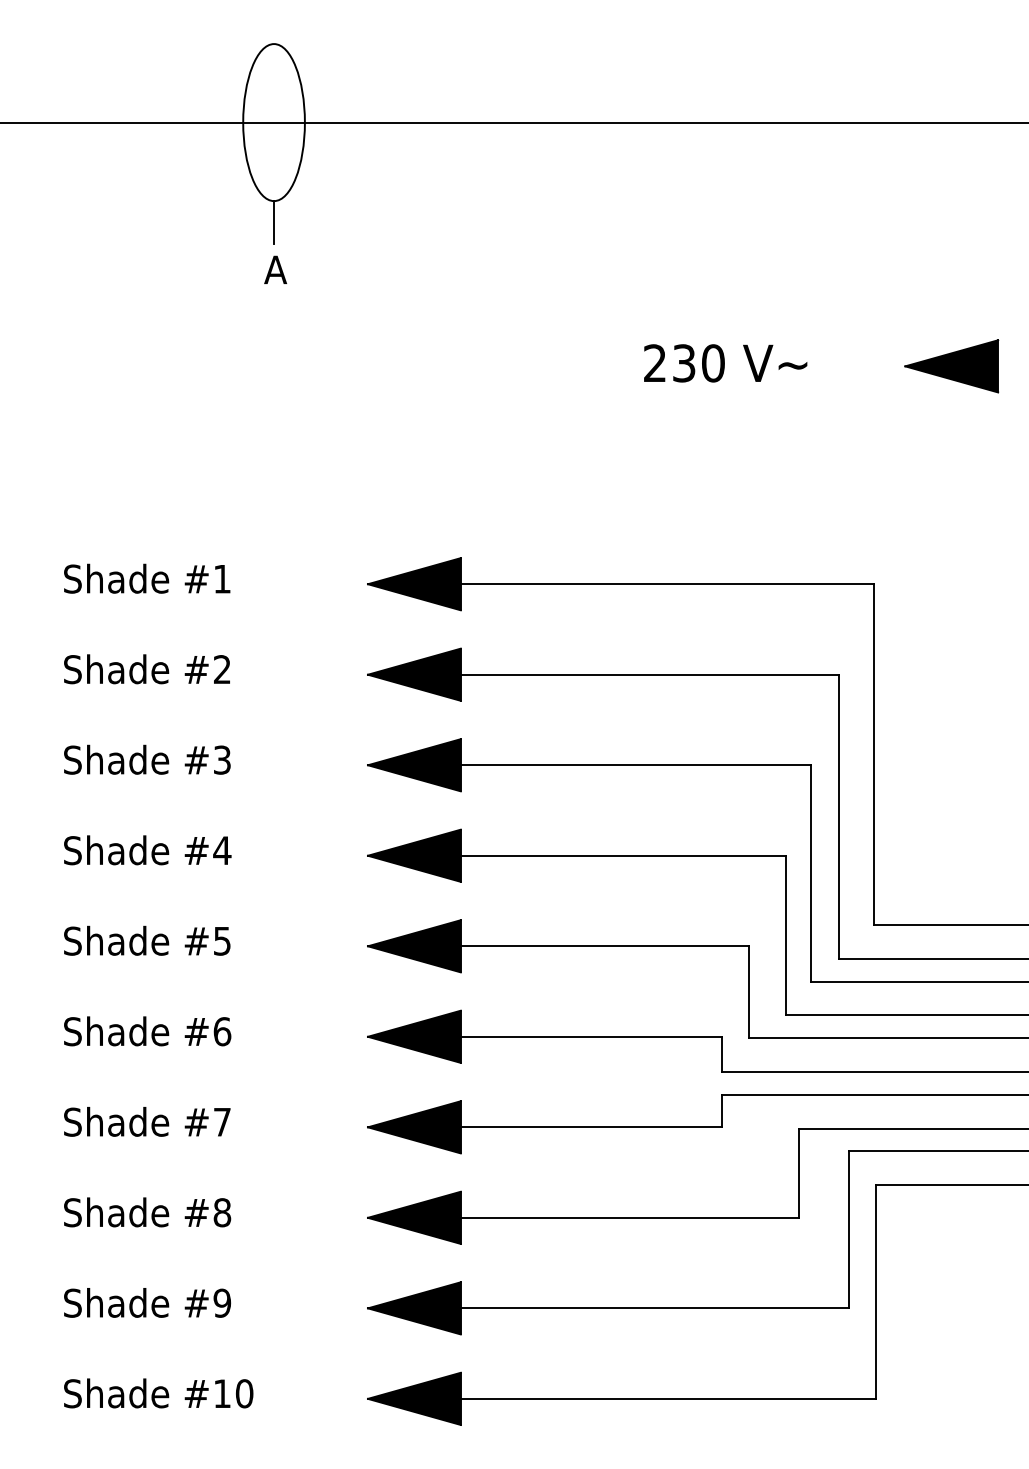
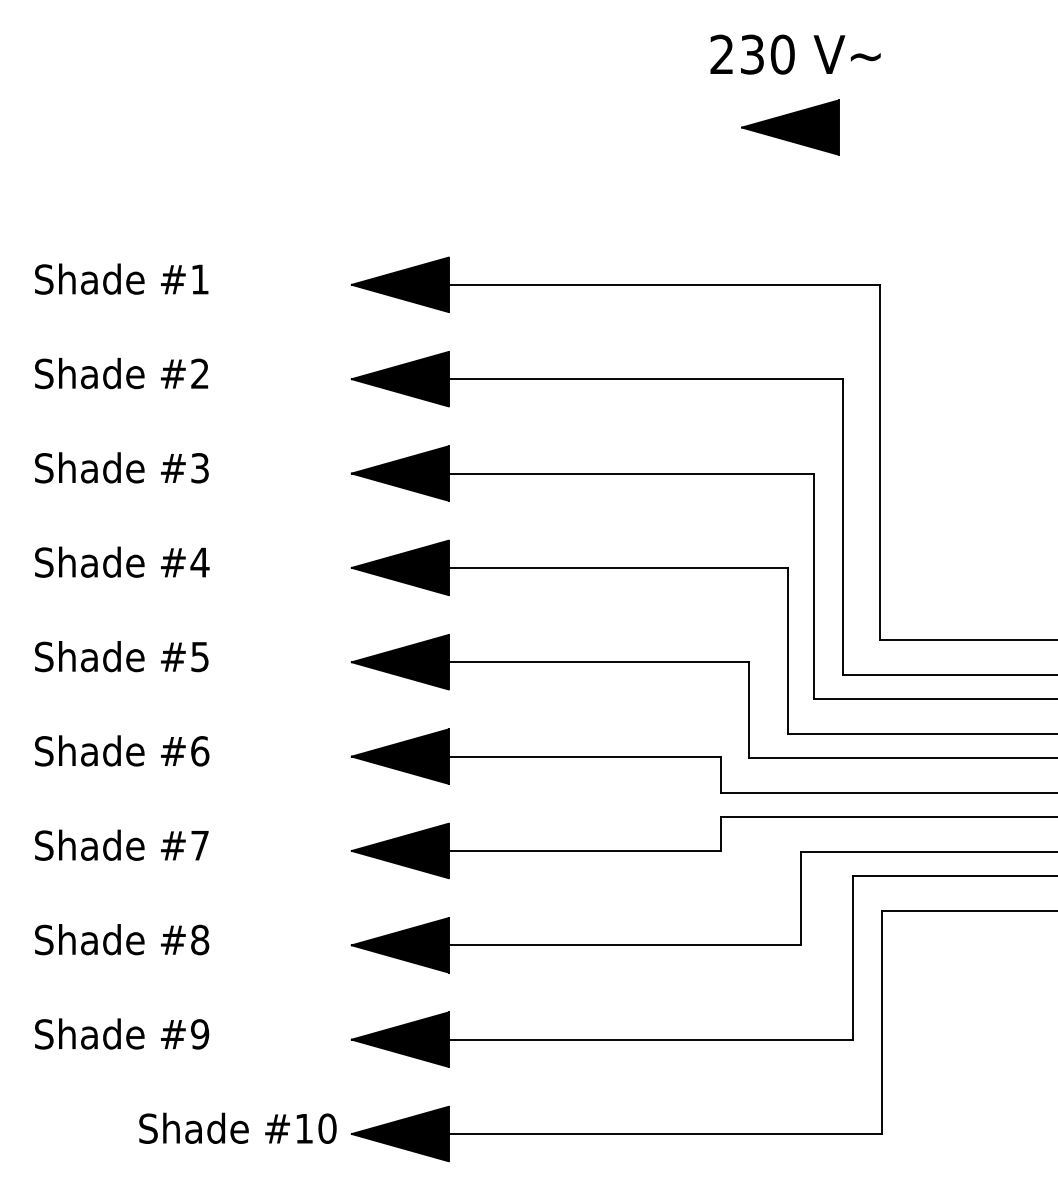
text: (725, 363) -> (795, 54), moved
part: (951, 366) -> (790, 127), moved
text: (158, 1393) -> (237, 1128), moved

